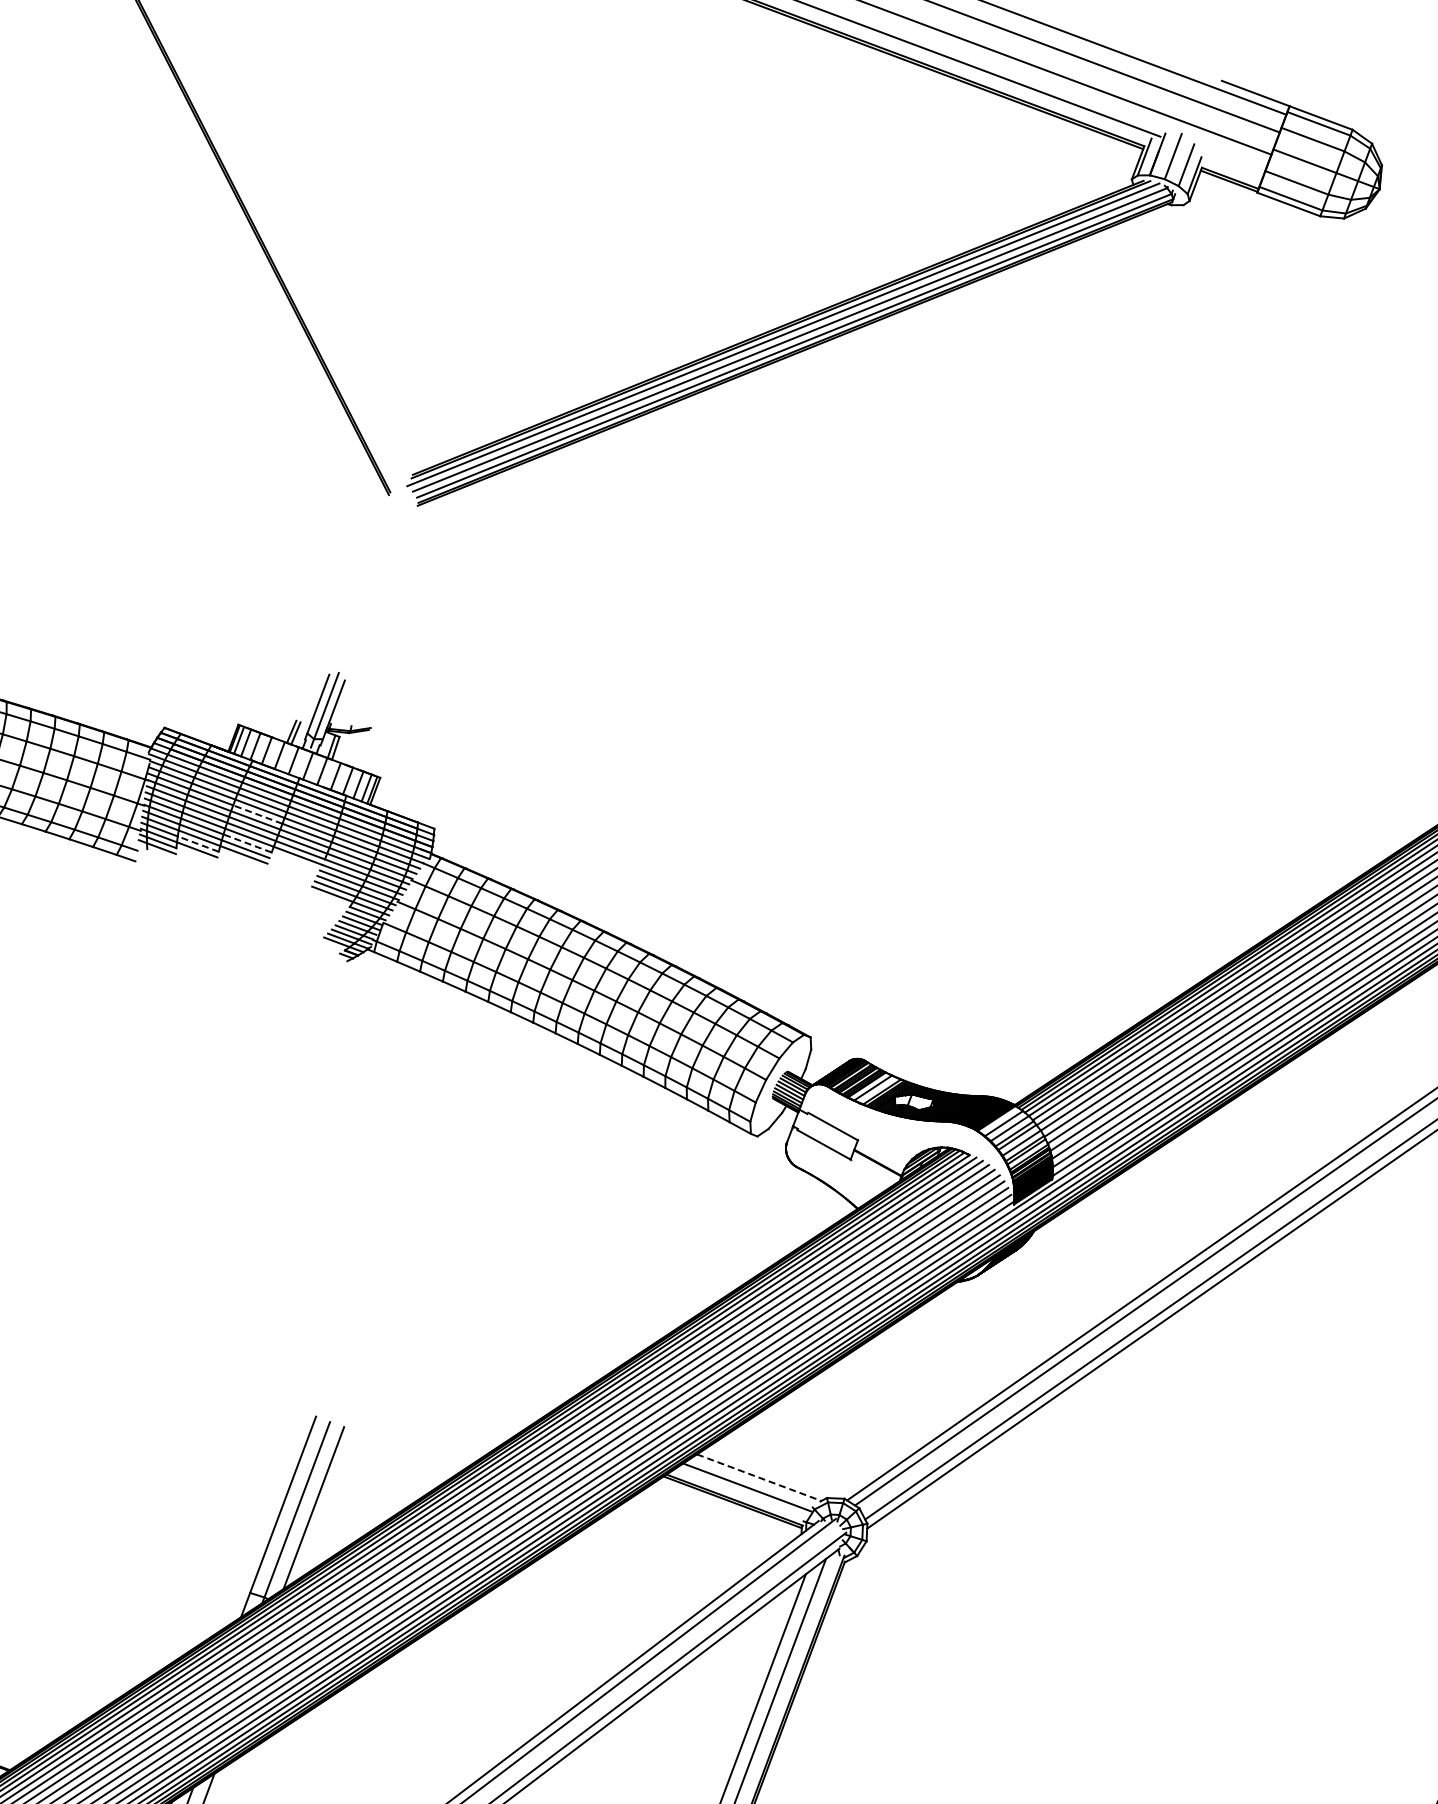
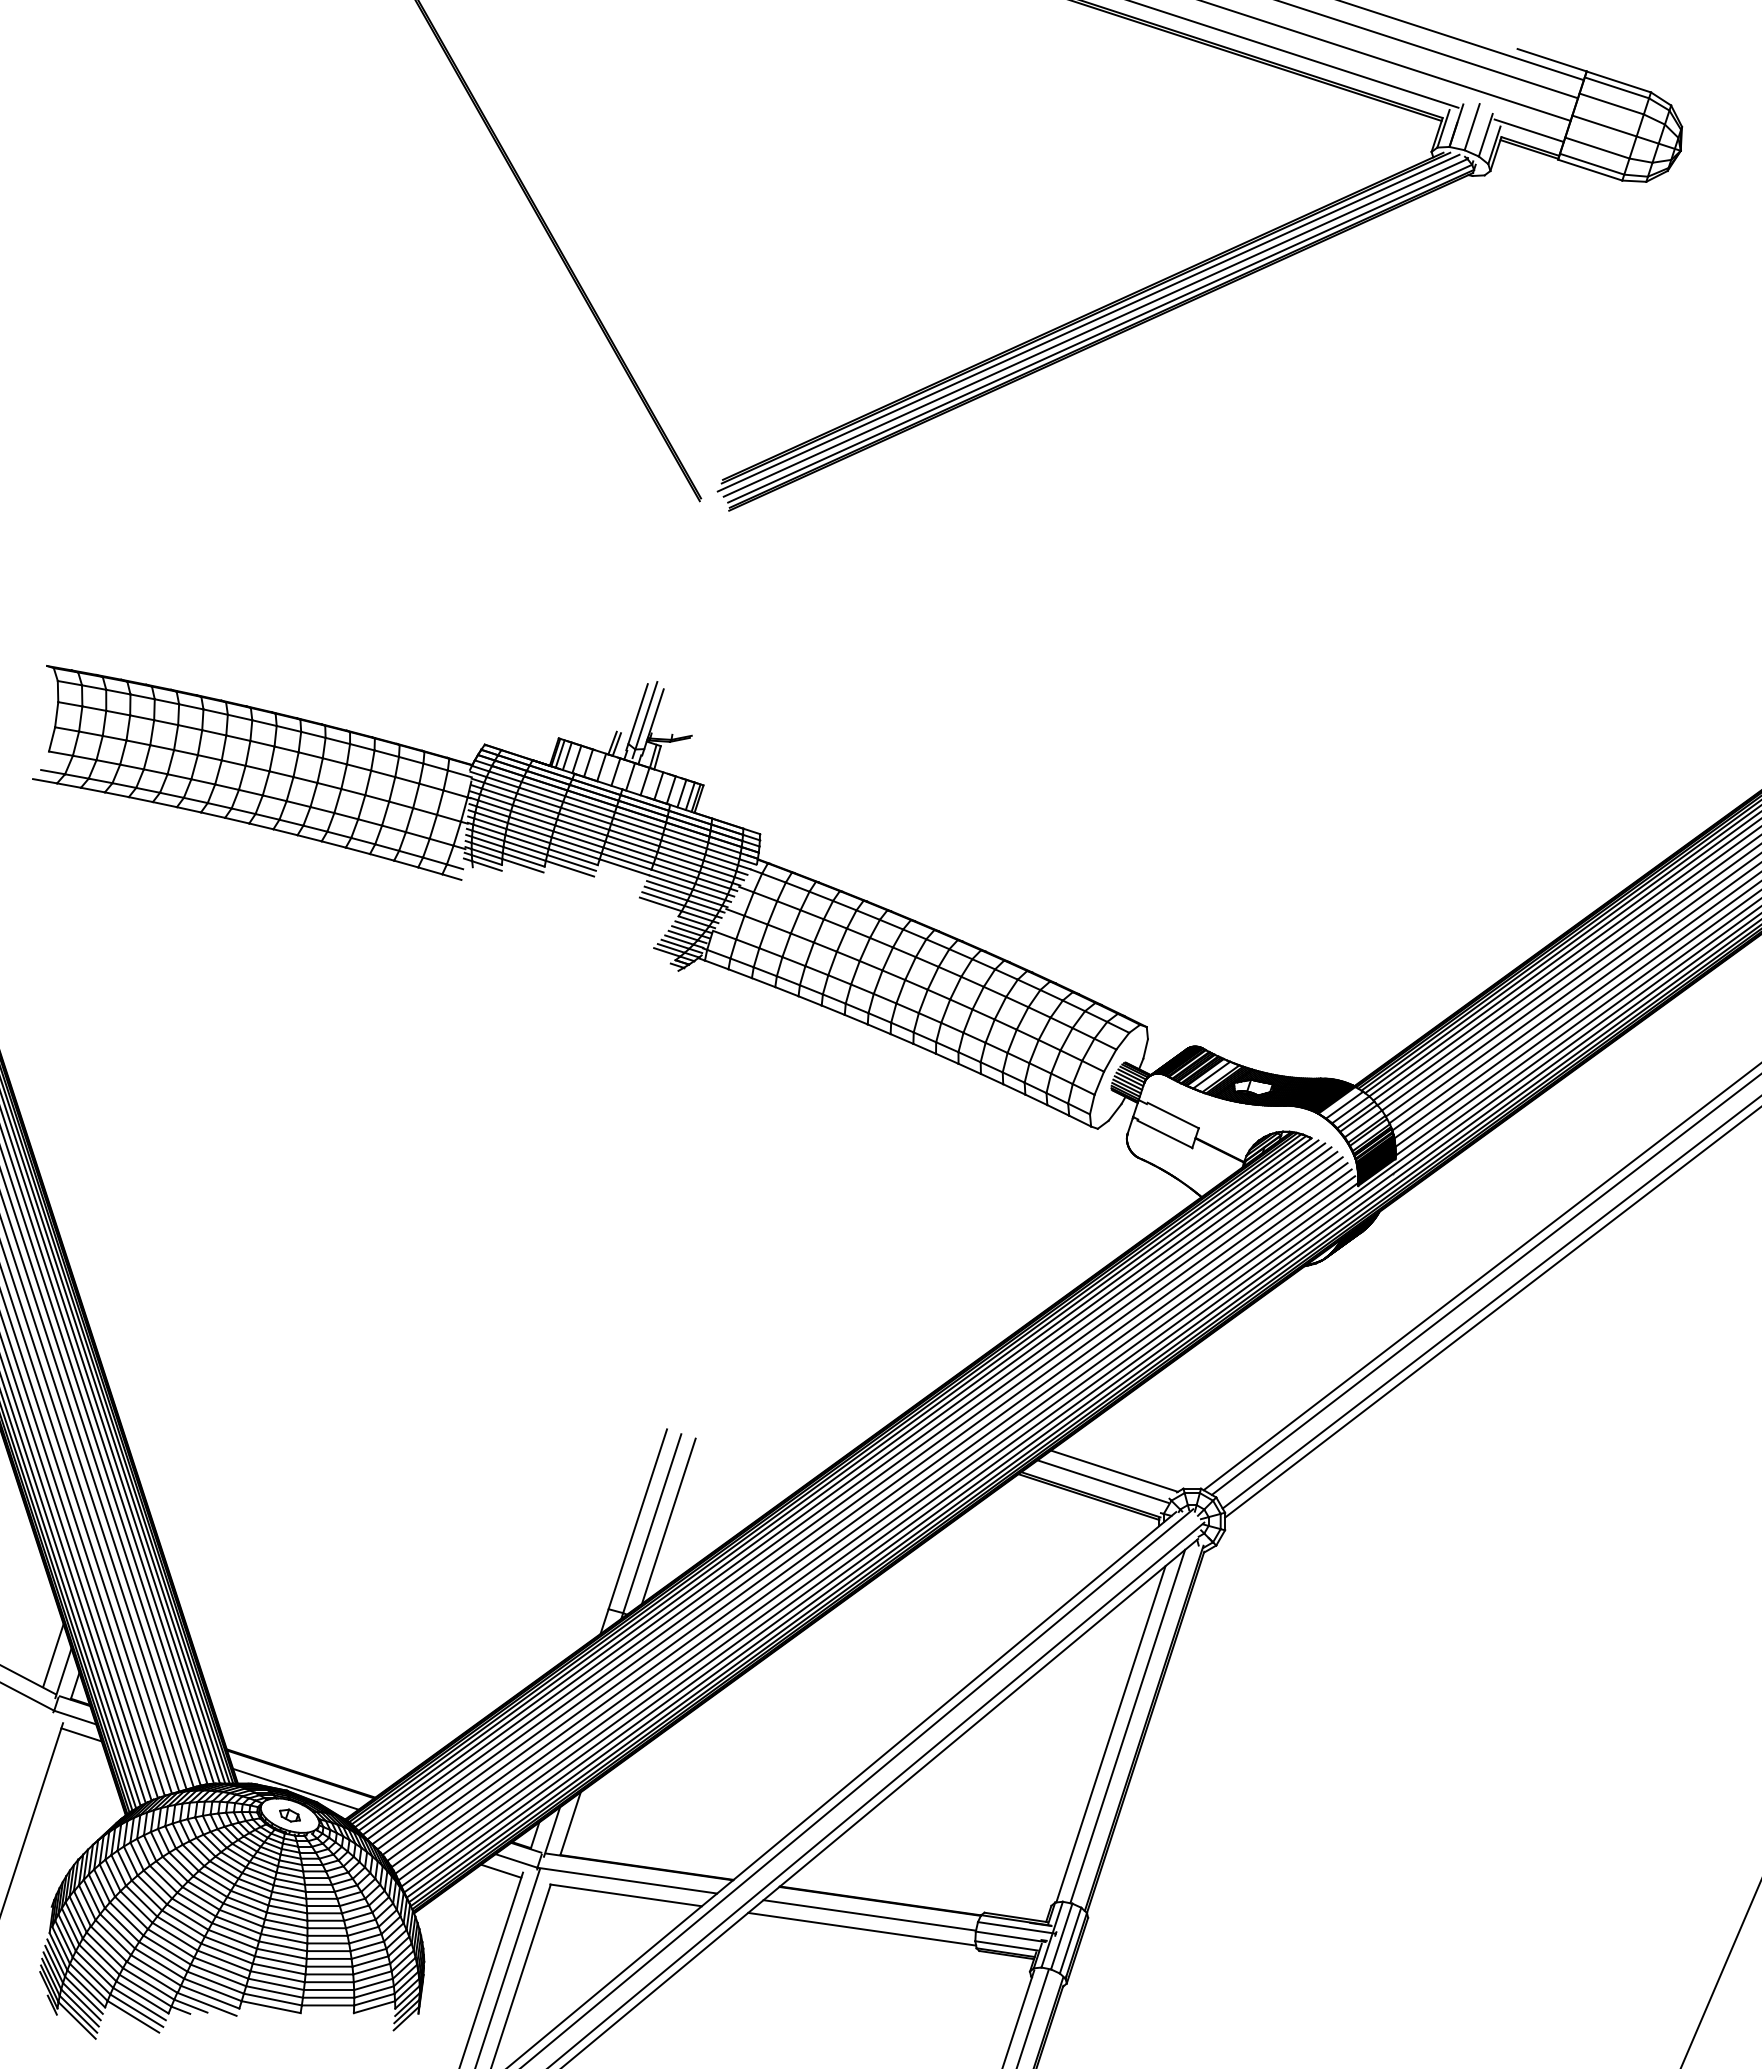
line: (1229, 162) -> (1528, 130), added
line: (257, 814) -> (581, 827), dashed -> solid
line: (198, 843) -> (523, 859), dashed -> solid
line: (247, 843) -> (573, 857), dashed -> solid
line: (759, 1477) -> (1114, 1471), dashed -> solid

